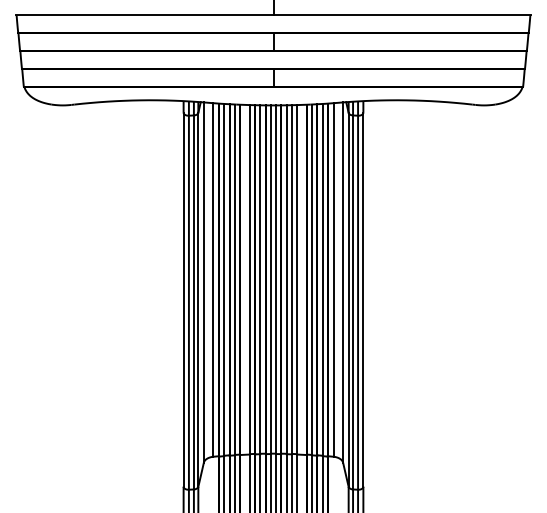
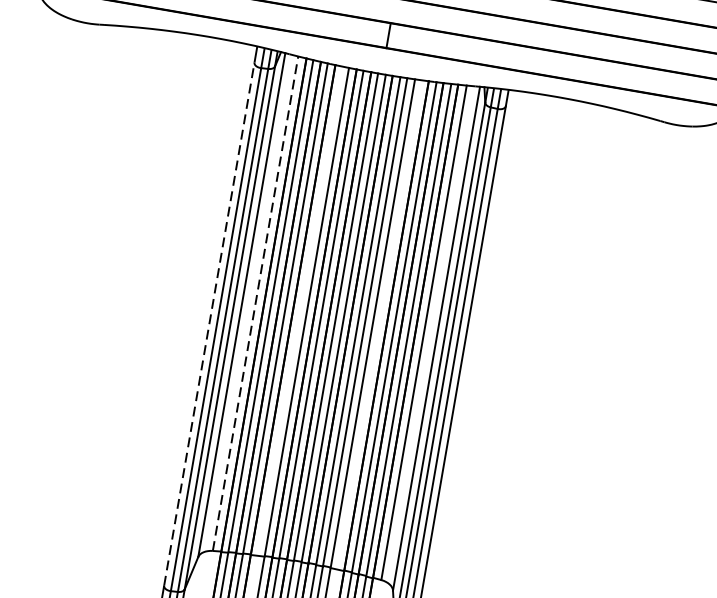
line: (213, 279) -> (256, 303), solid -> dashed
line: (183, 299) -> (209, 323), solid -> dashed

